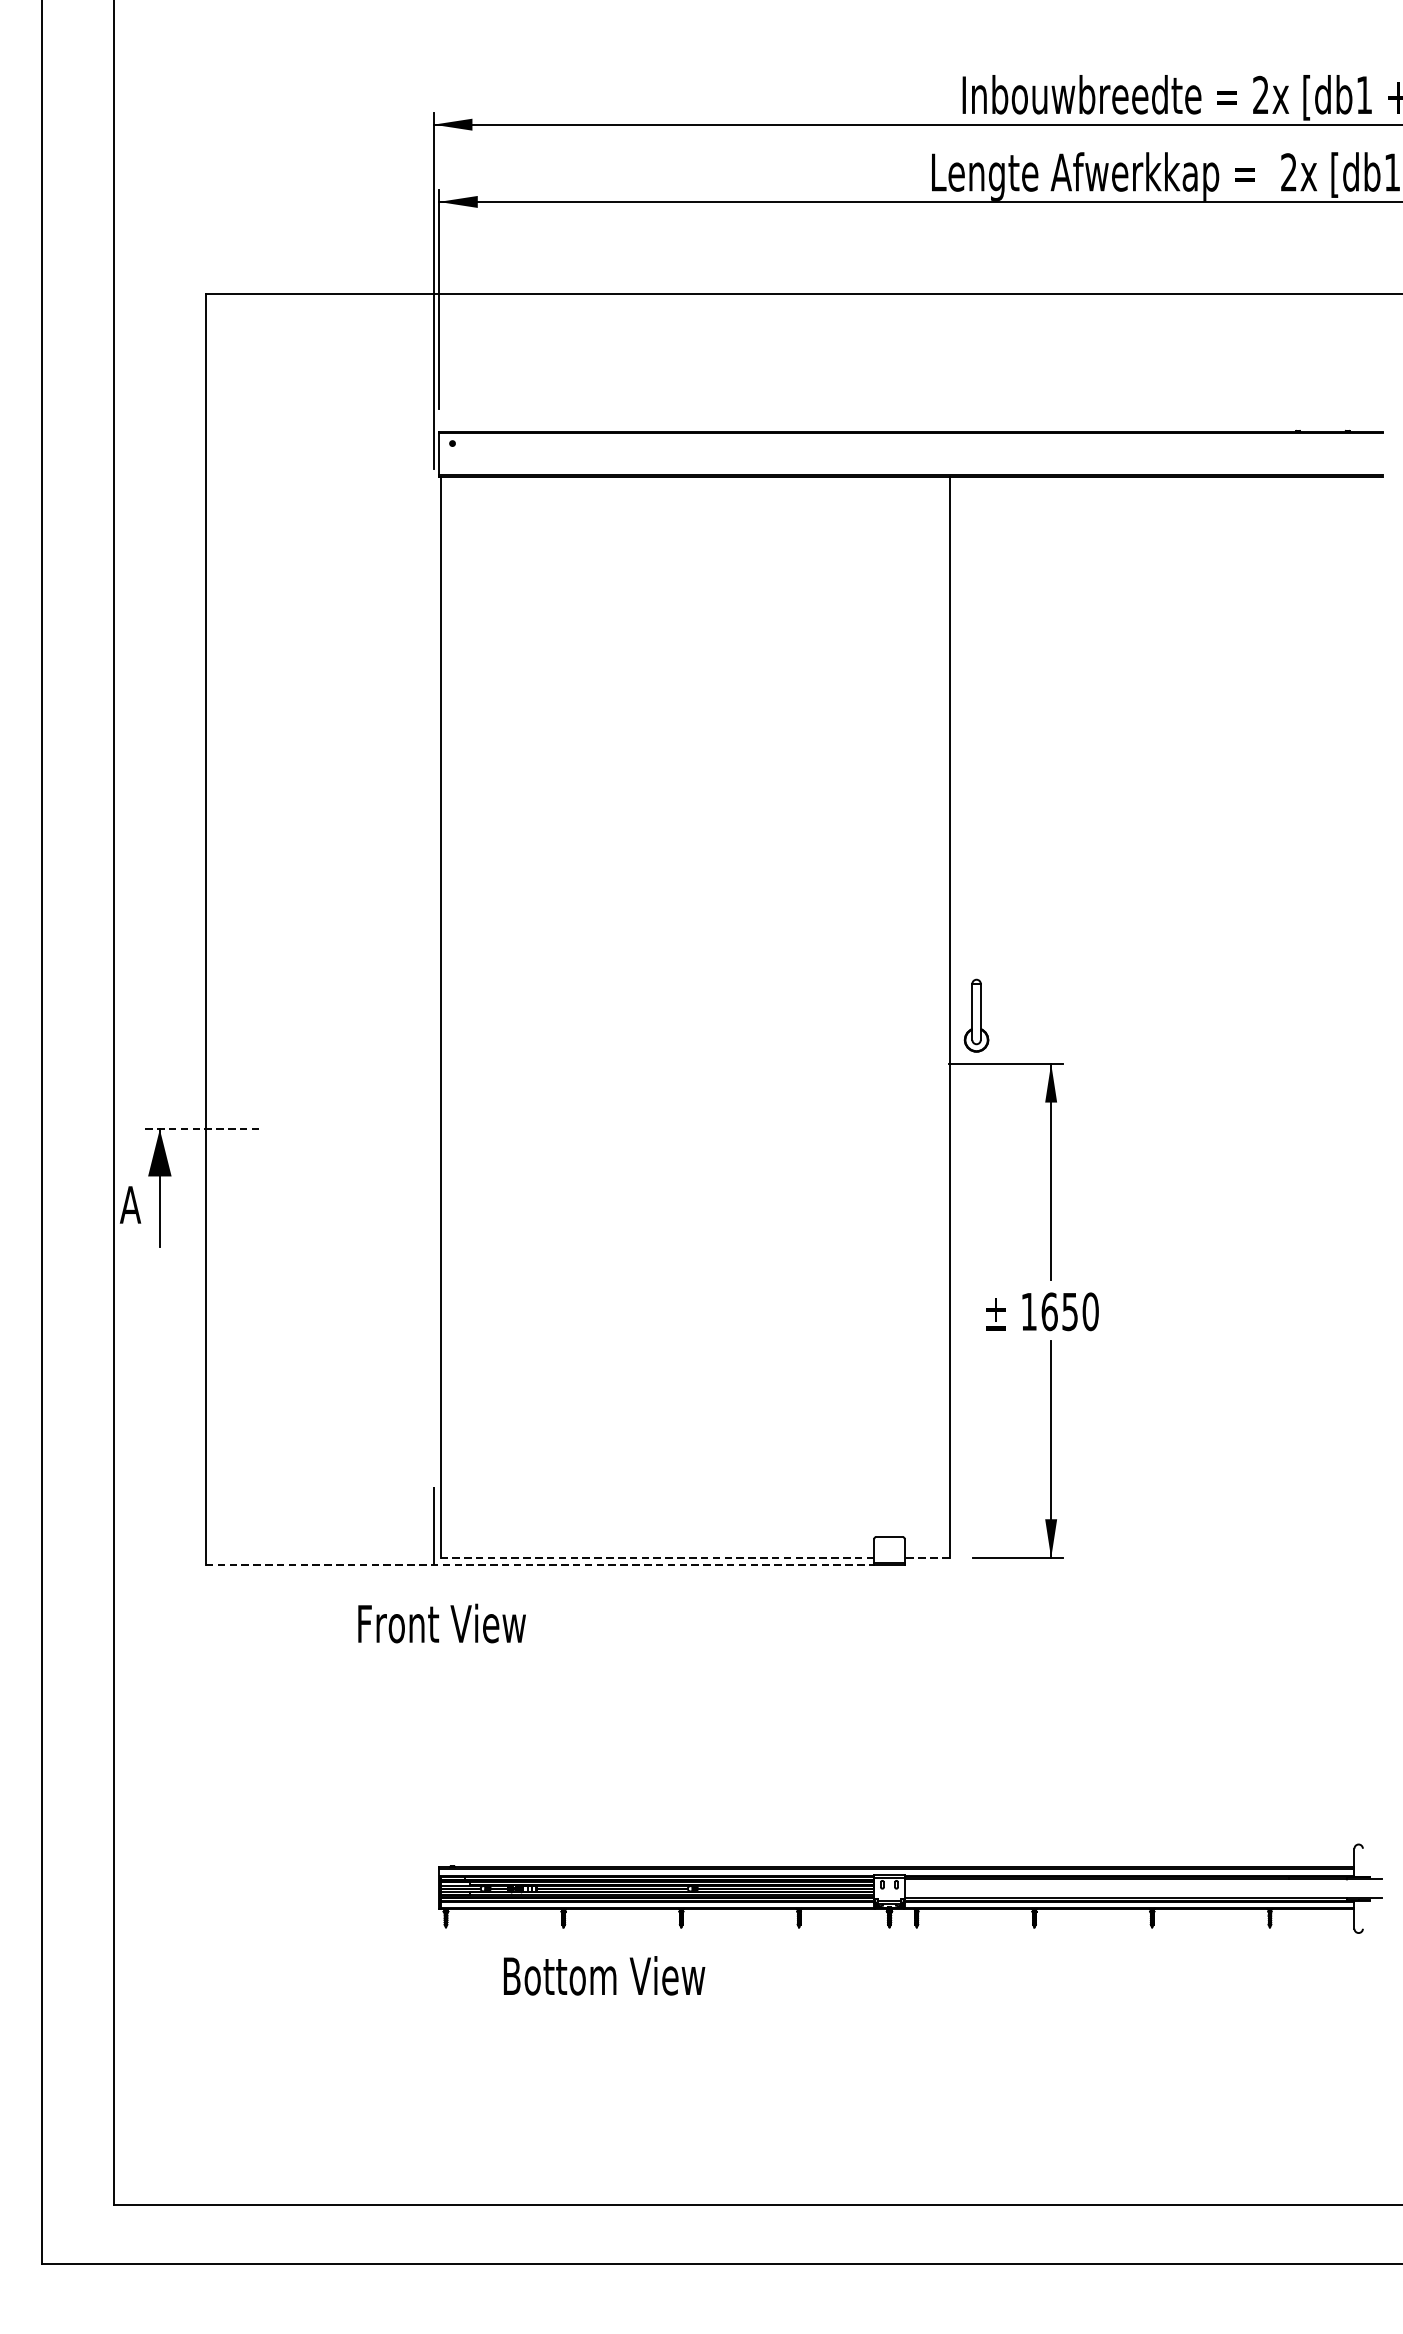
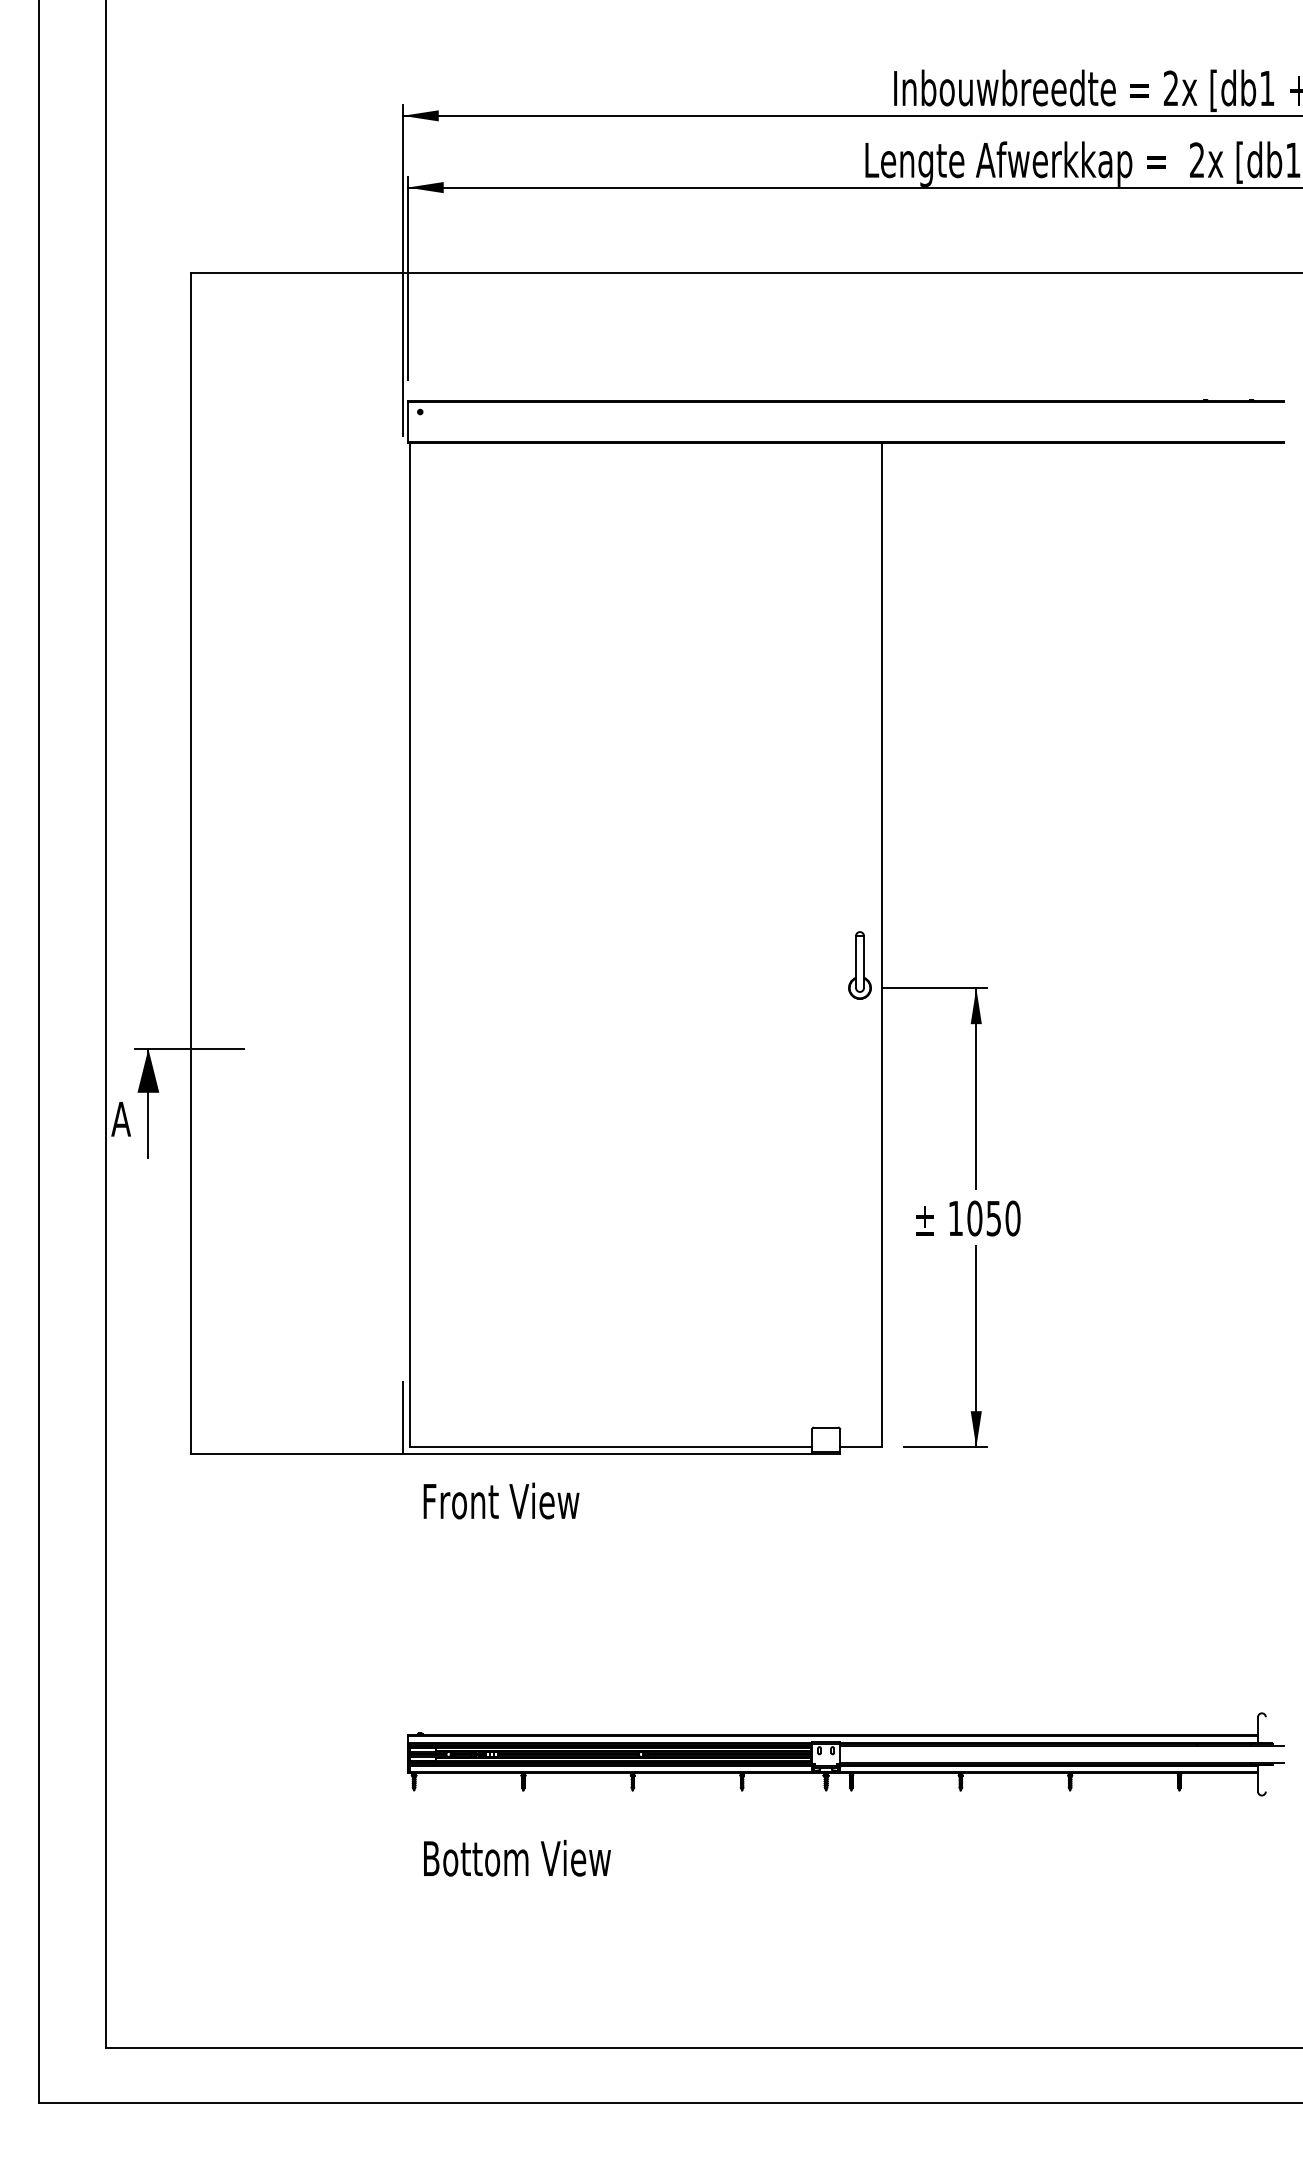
part: (976, 1015) -> (859, 965), moved
line: (204, 1129) -> (189, 1049), dashed -> solid
text: (1049, 1311) -> (974, 1218), 1650 -> 1050
line: (657, 1558) -> (610, 1447), dashed -> solid
line: (927, 1558) -> (861, 1447), dashed -> solid
line: (541, 1564) -> (502, 1453), dashed -> solid
text: (442, 1622) -> (501, 1500), moved
text: (604, 1976) -> (517, 1858), moved

